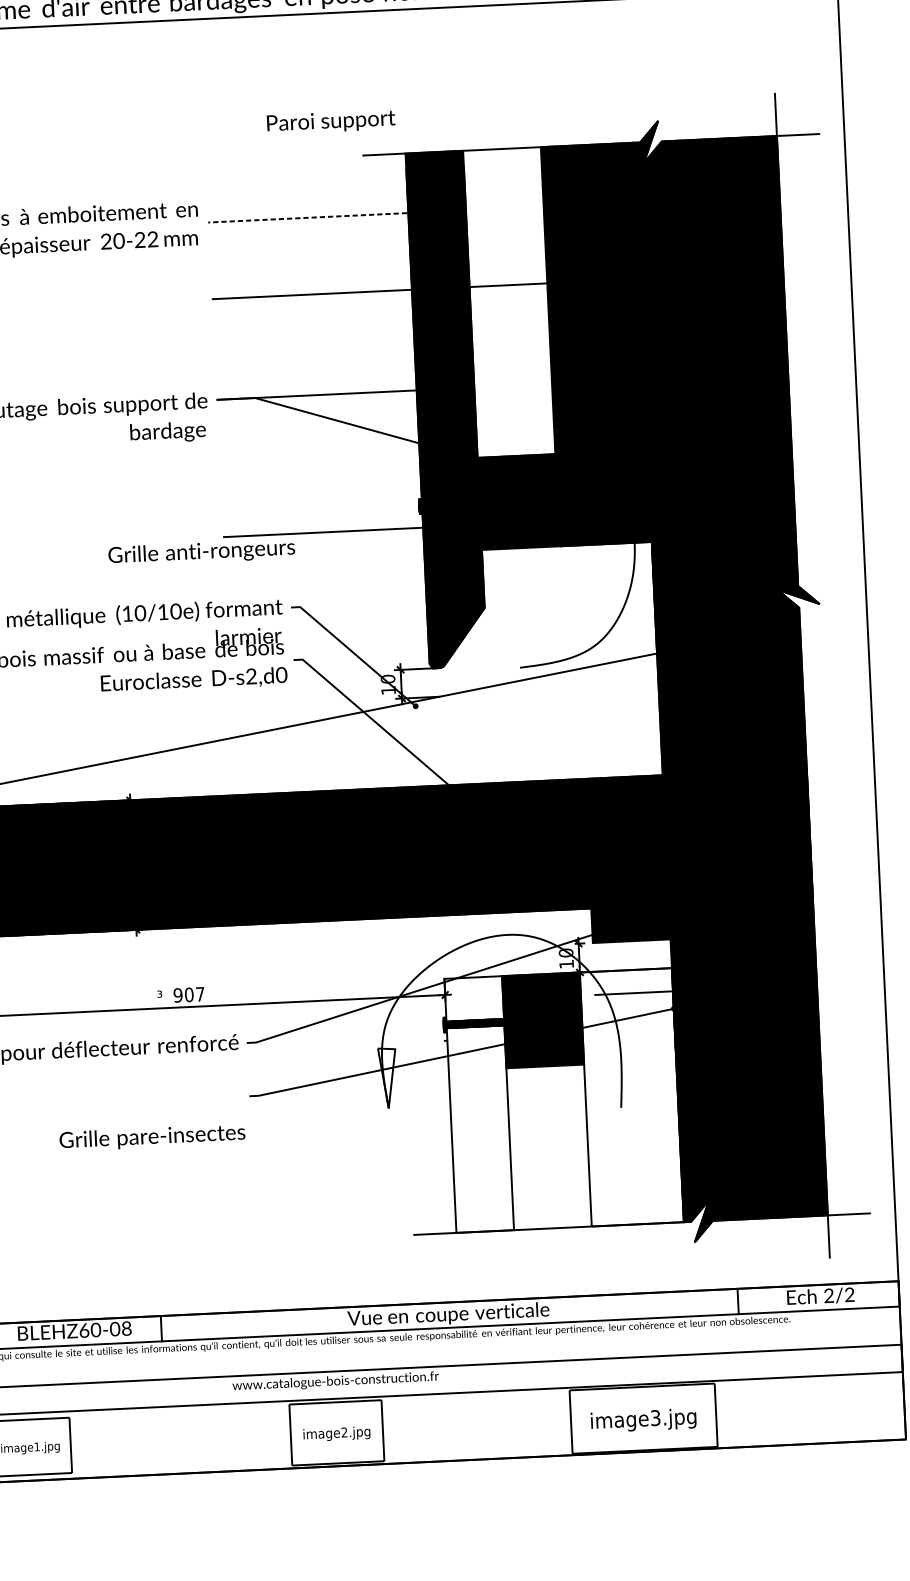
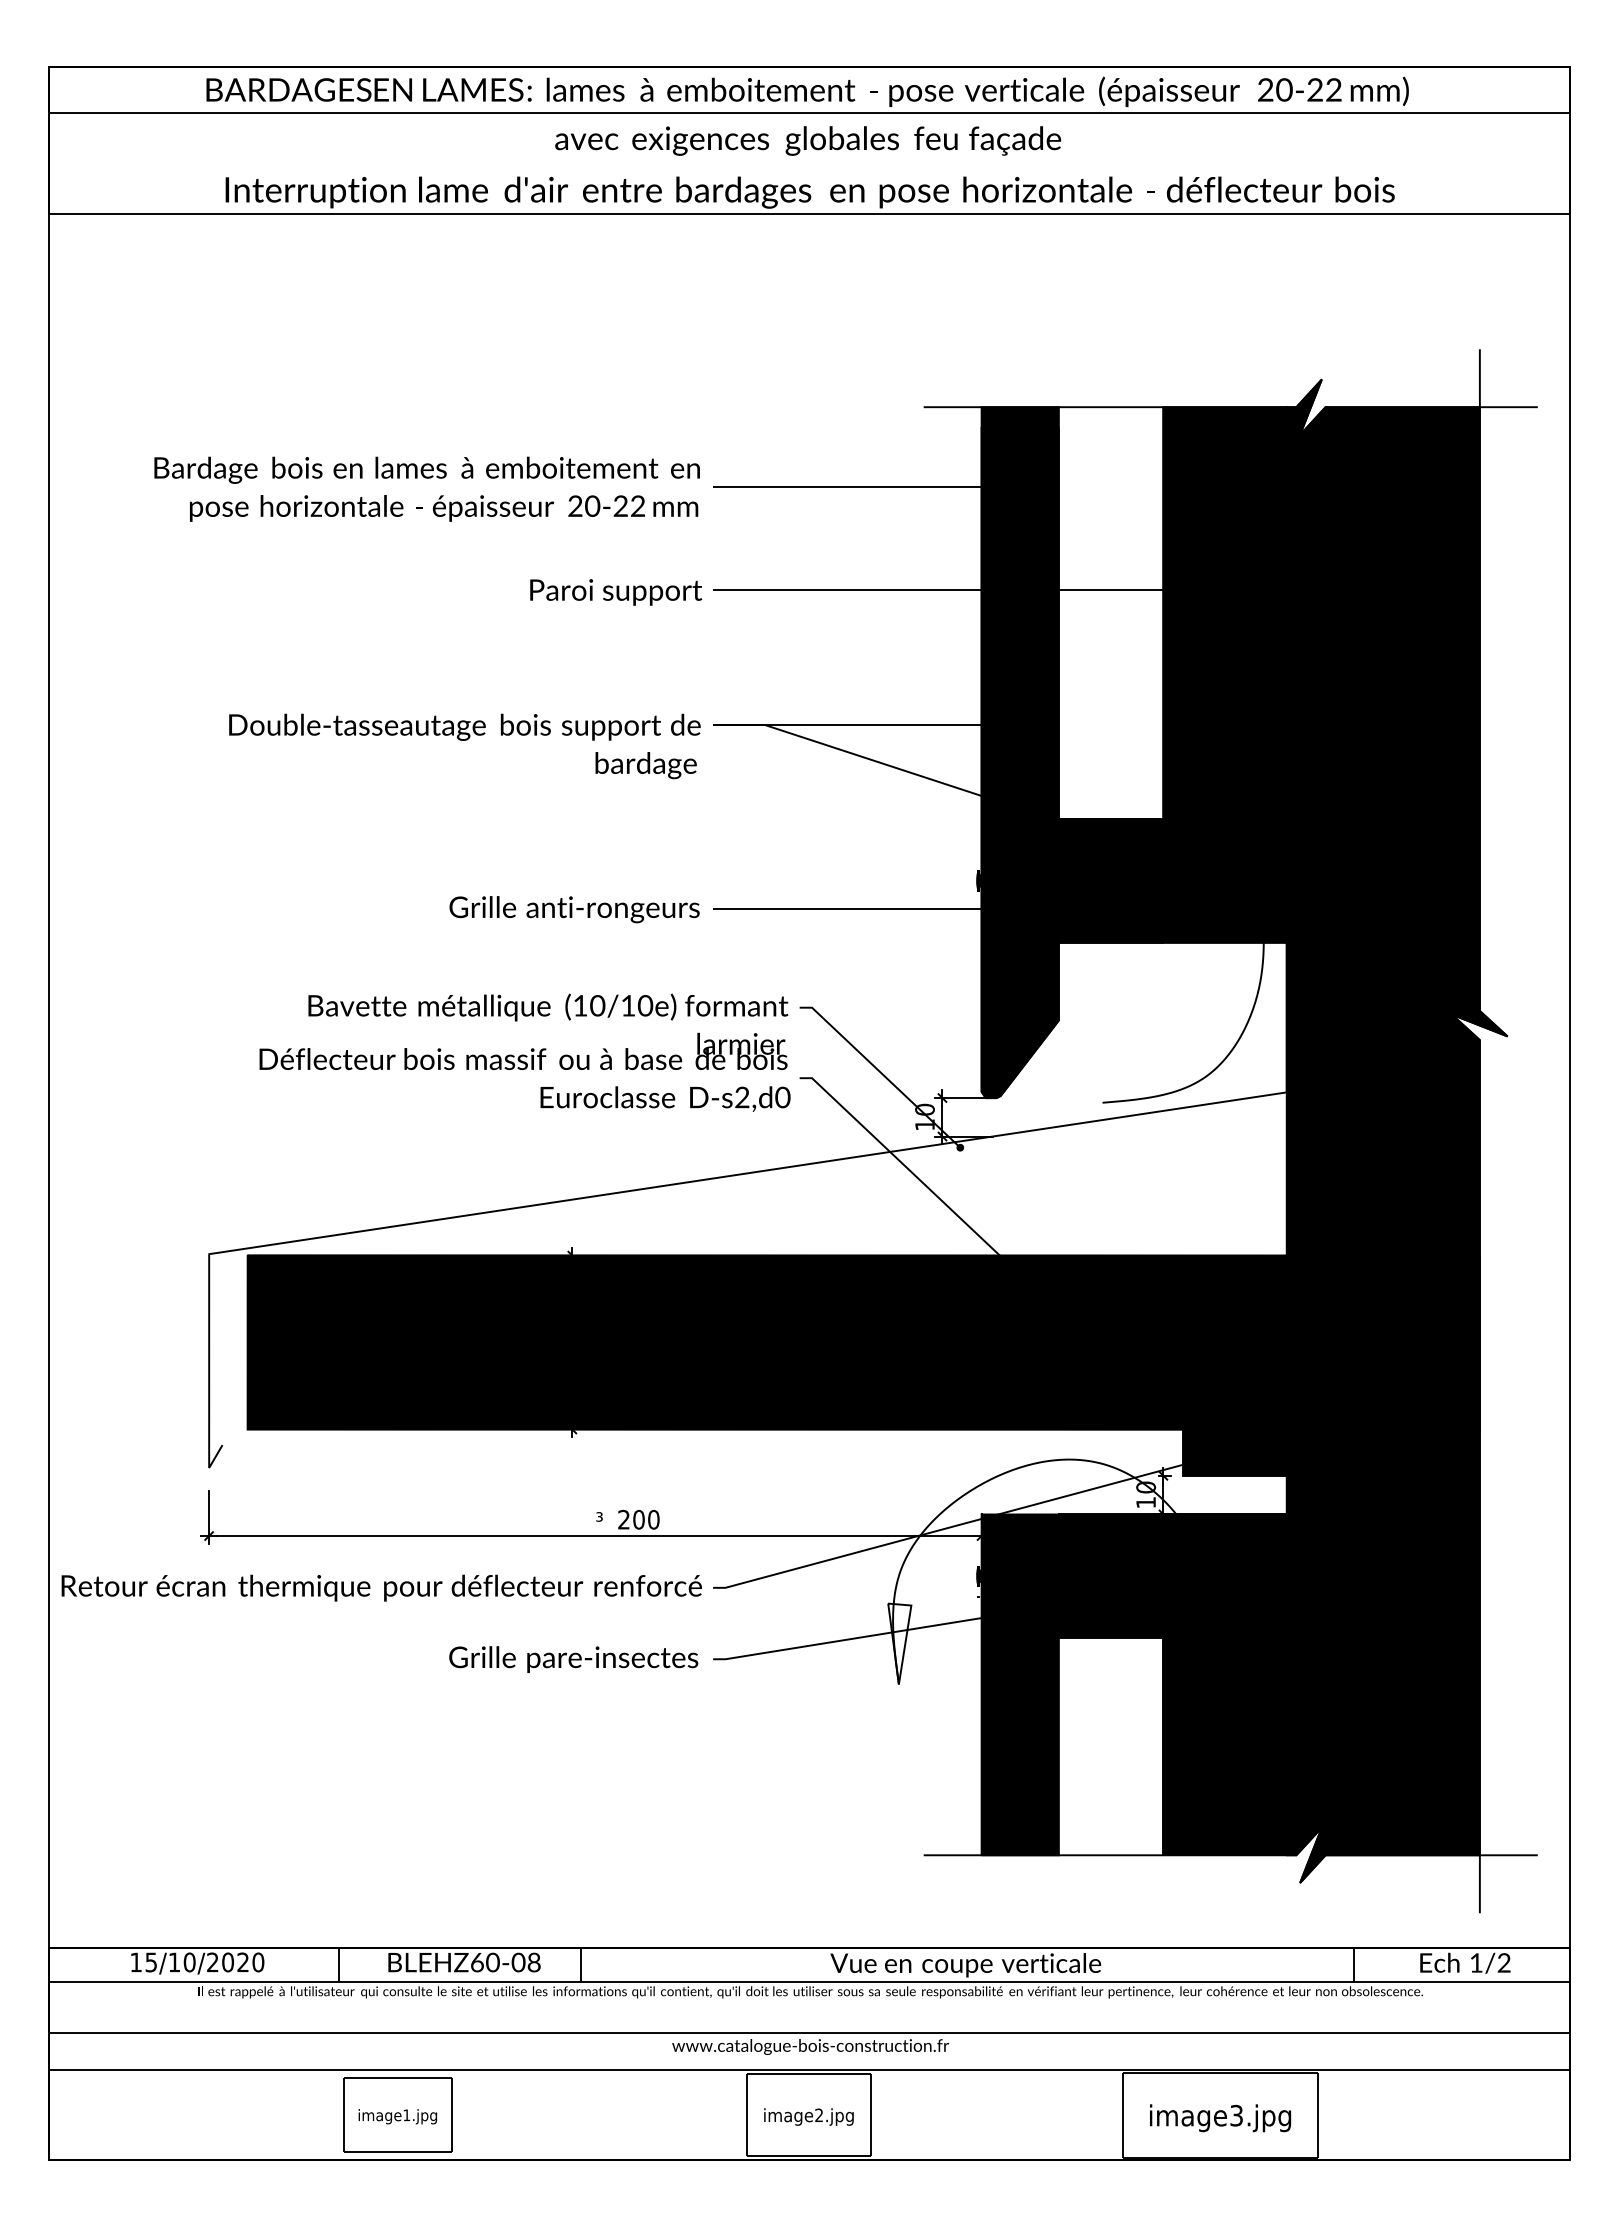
text: (331, 122) -> (616, 592), moved
line: (323, 217) -> (867, 487), dashed -> solid
text: (201, 552) -> (574, 909), moved
text: (200, 994) -> (653, 1519), 7 -> 0
text: (177, 995) -> (623, 1519), 9 -> 2
fill: (631, 1097) -> (1224, 1684), added
fill: (478, 1104) -> (1019, 1684), added
text: (152, 1137) -> (573, 1659), moved
text: (829, 1295) -> (1476, 1962), 2/2 -> 1/2

